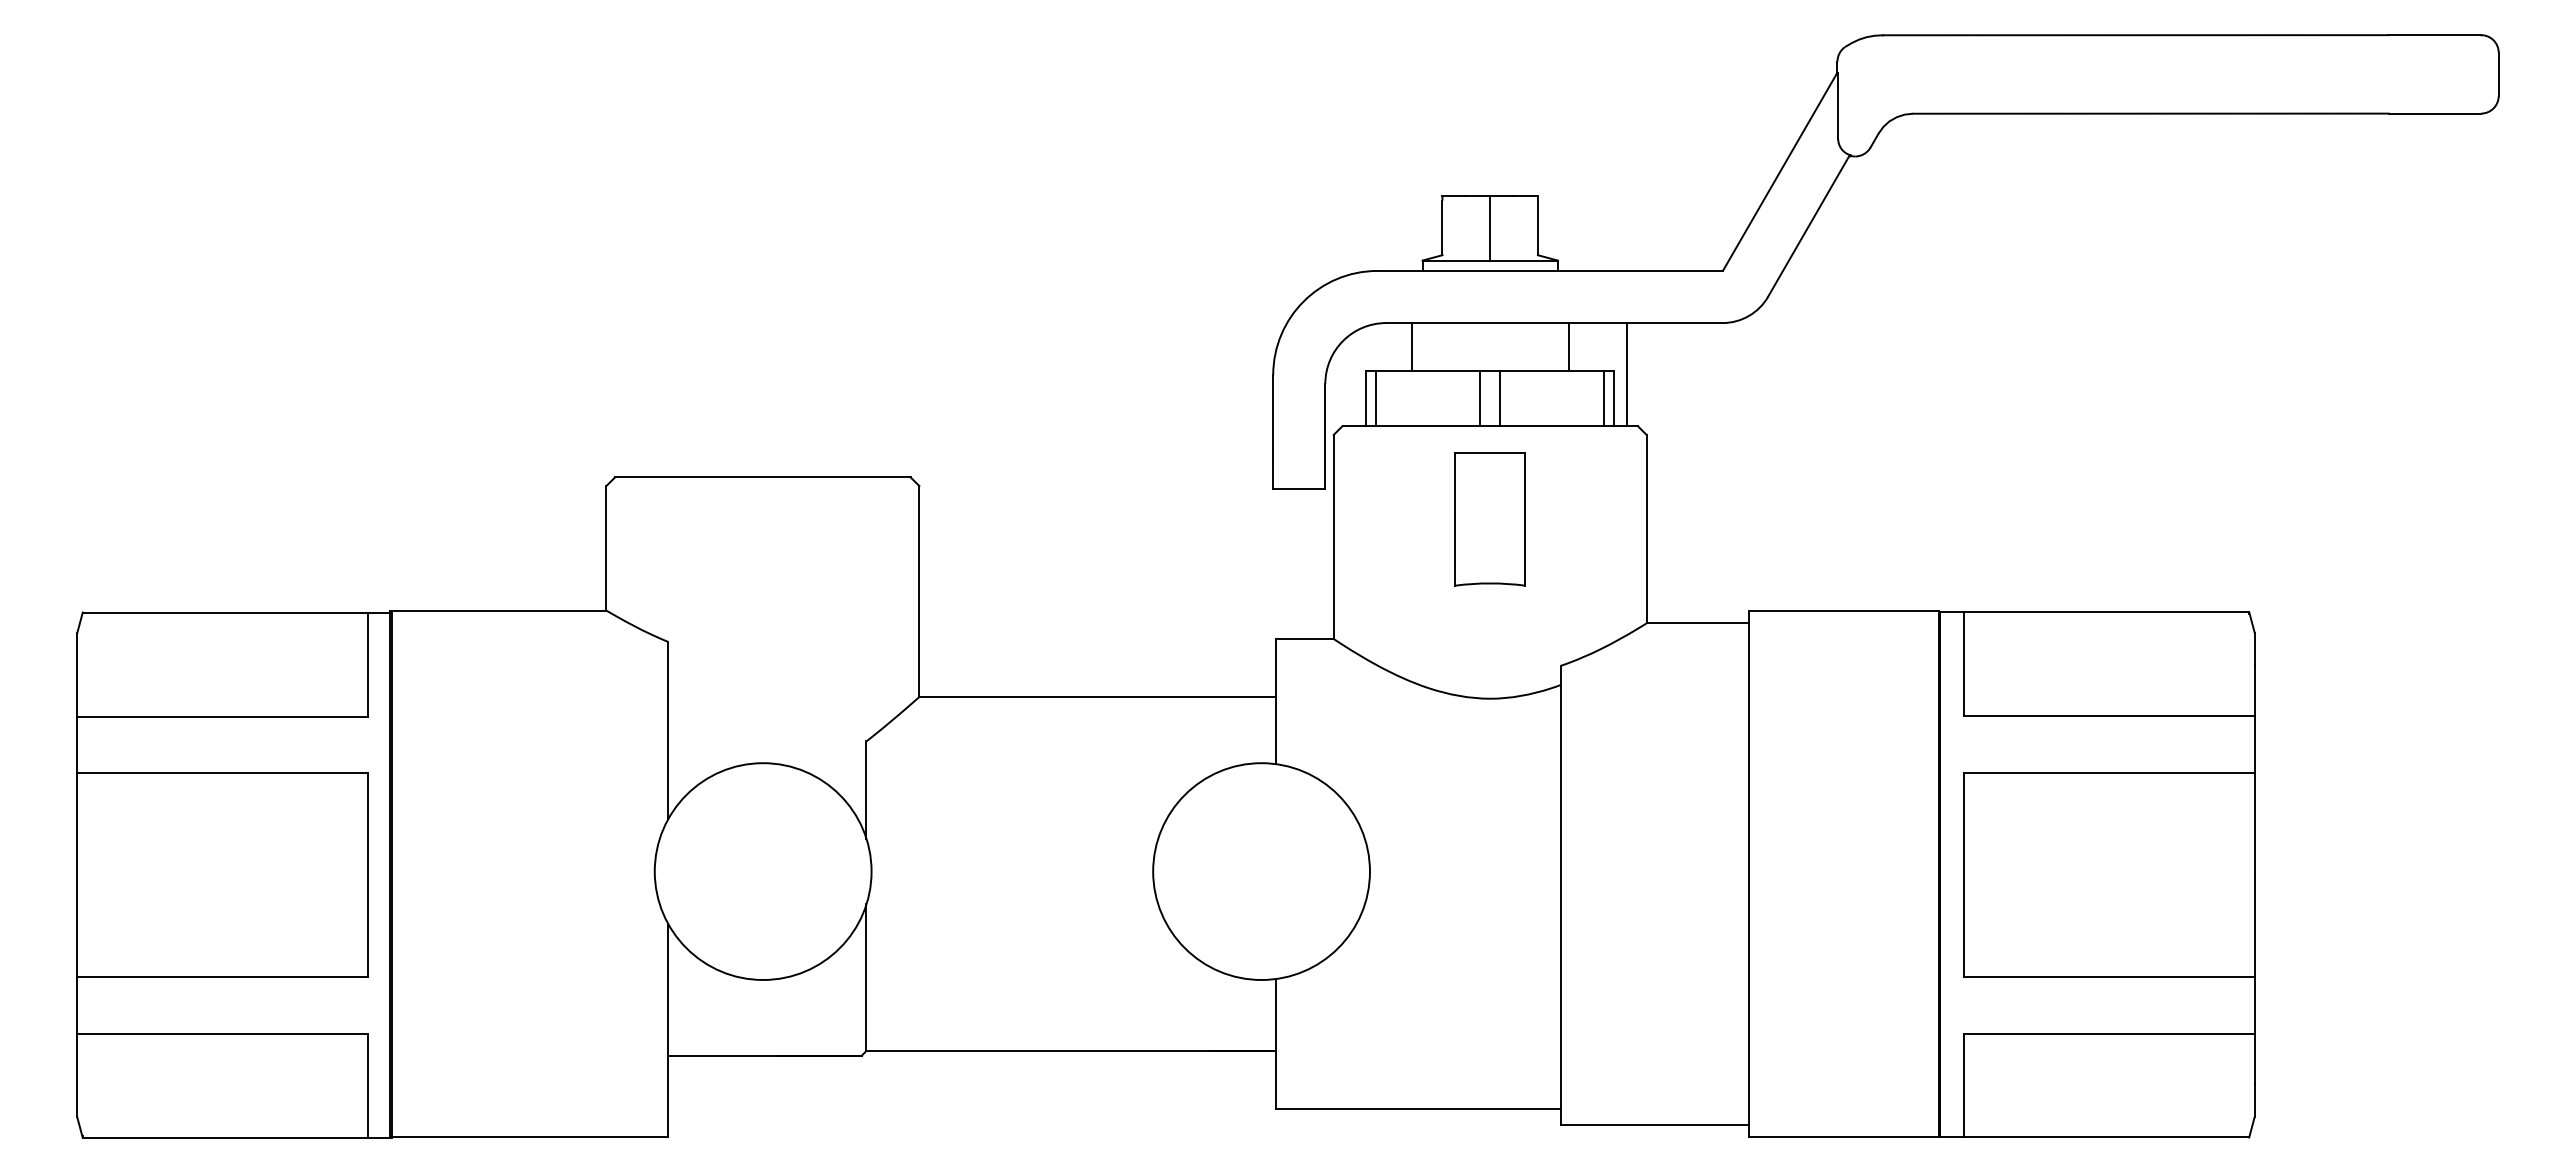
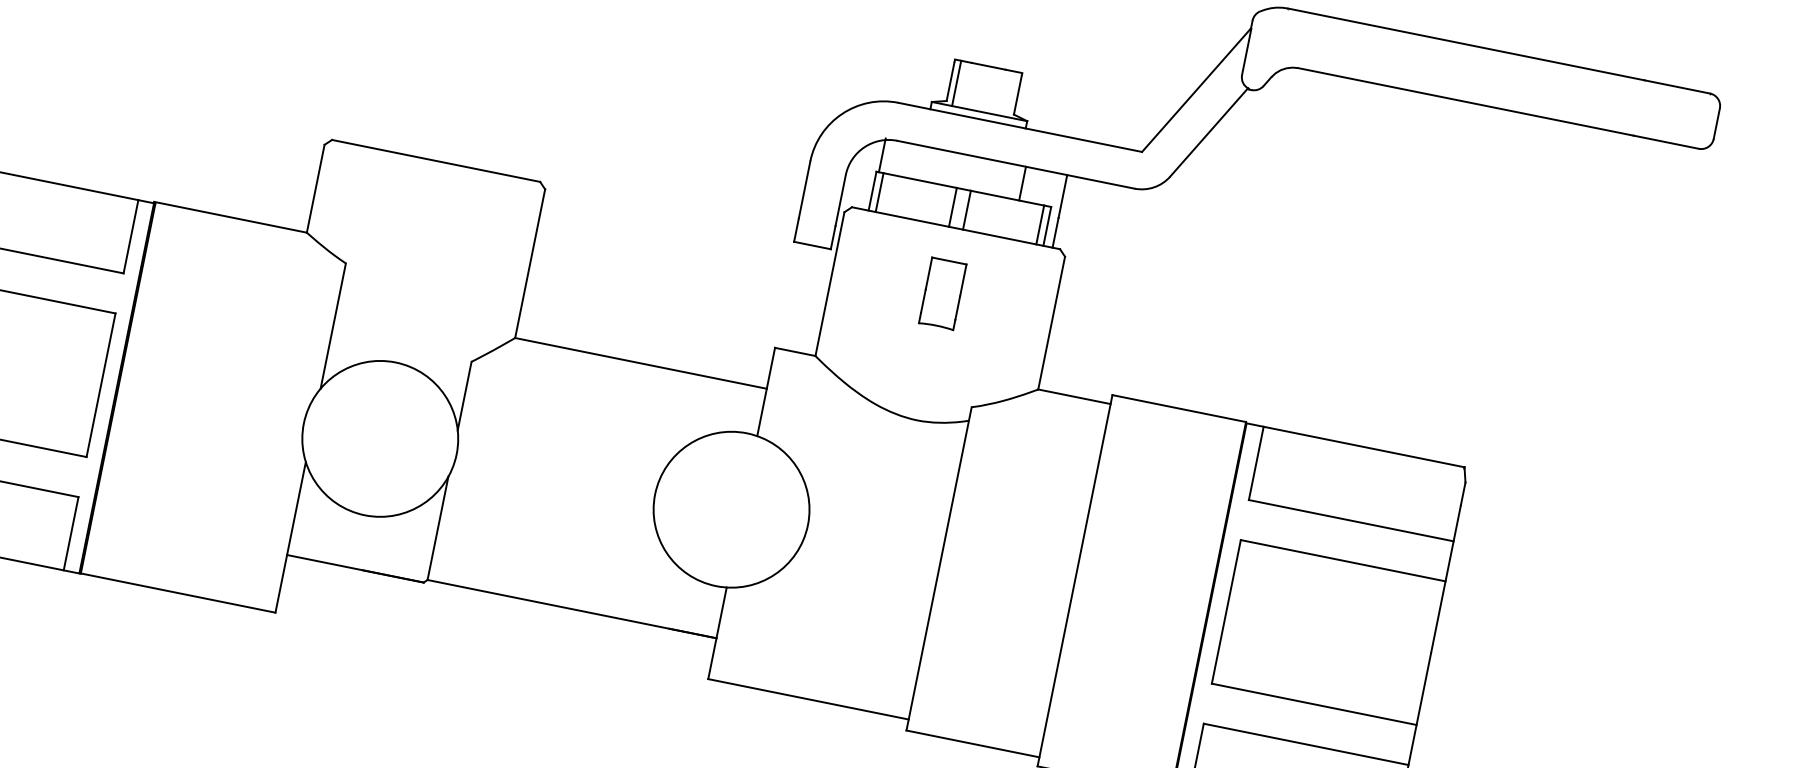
line: (1490, 228) -> (956, 83), moved
line: (1411, 346) -> (882, 154), moved
part: (1489, 519) -> (942, 293), size x0.7

